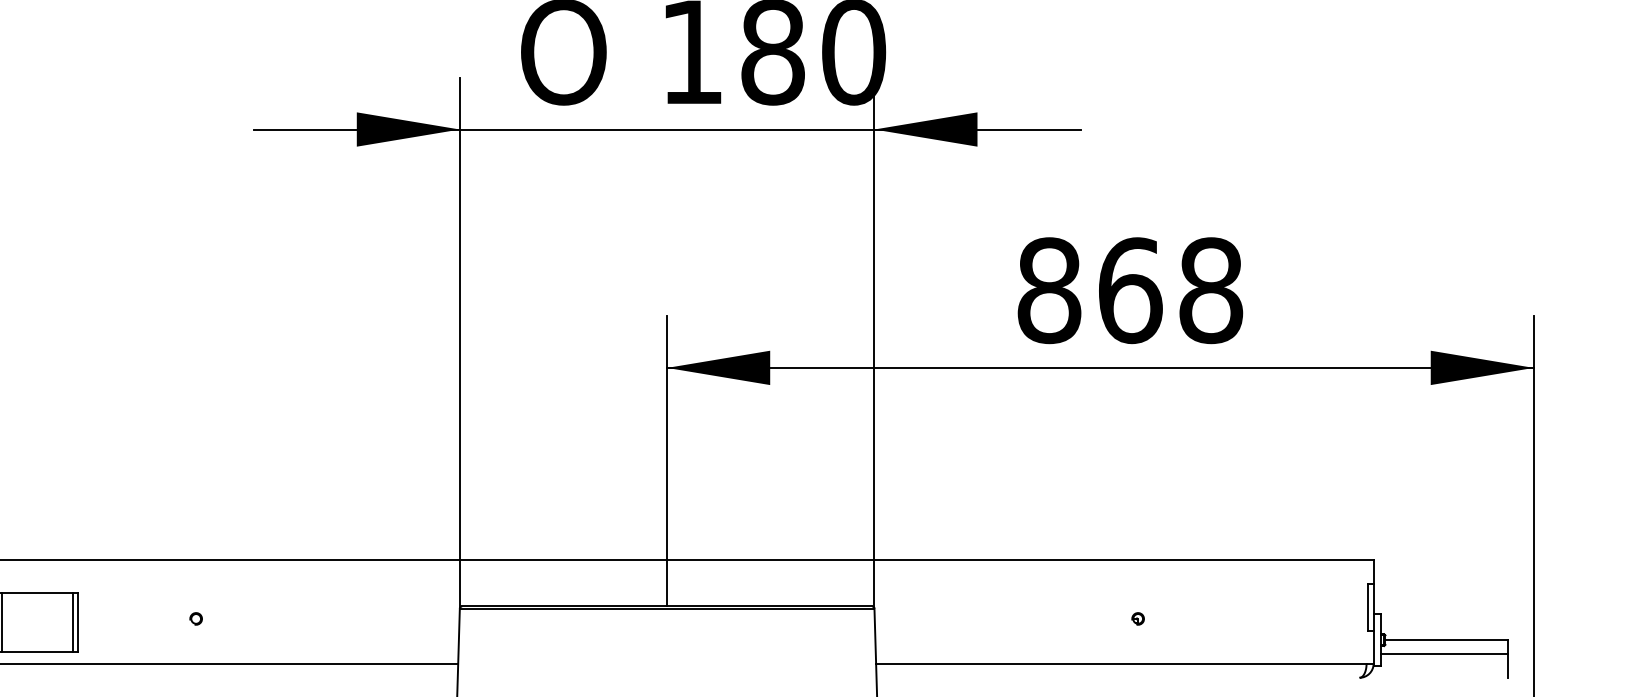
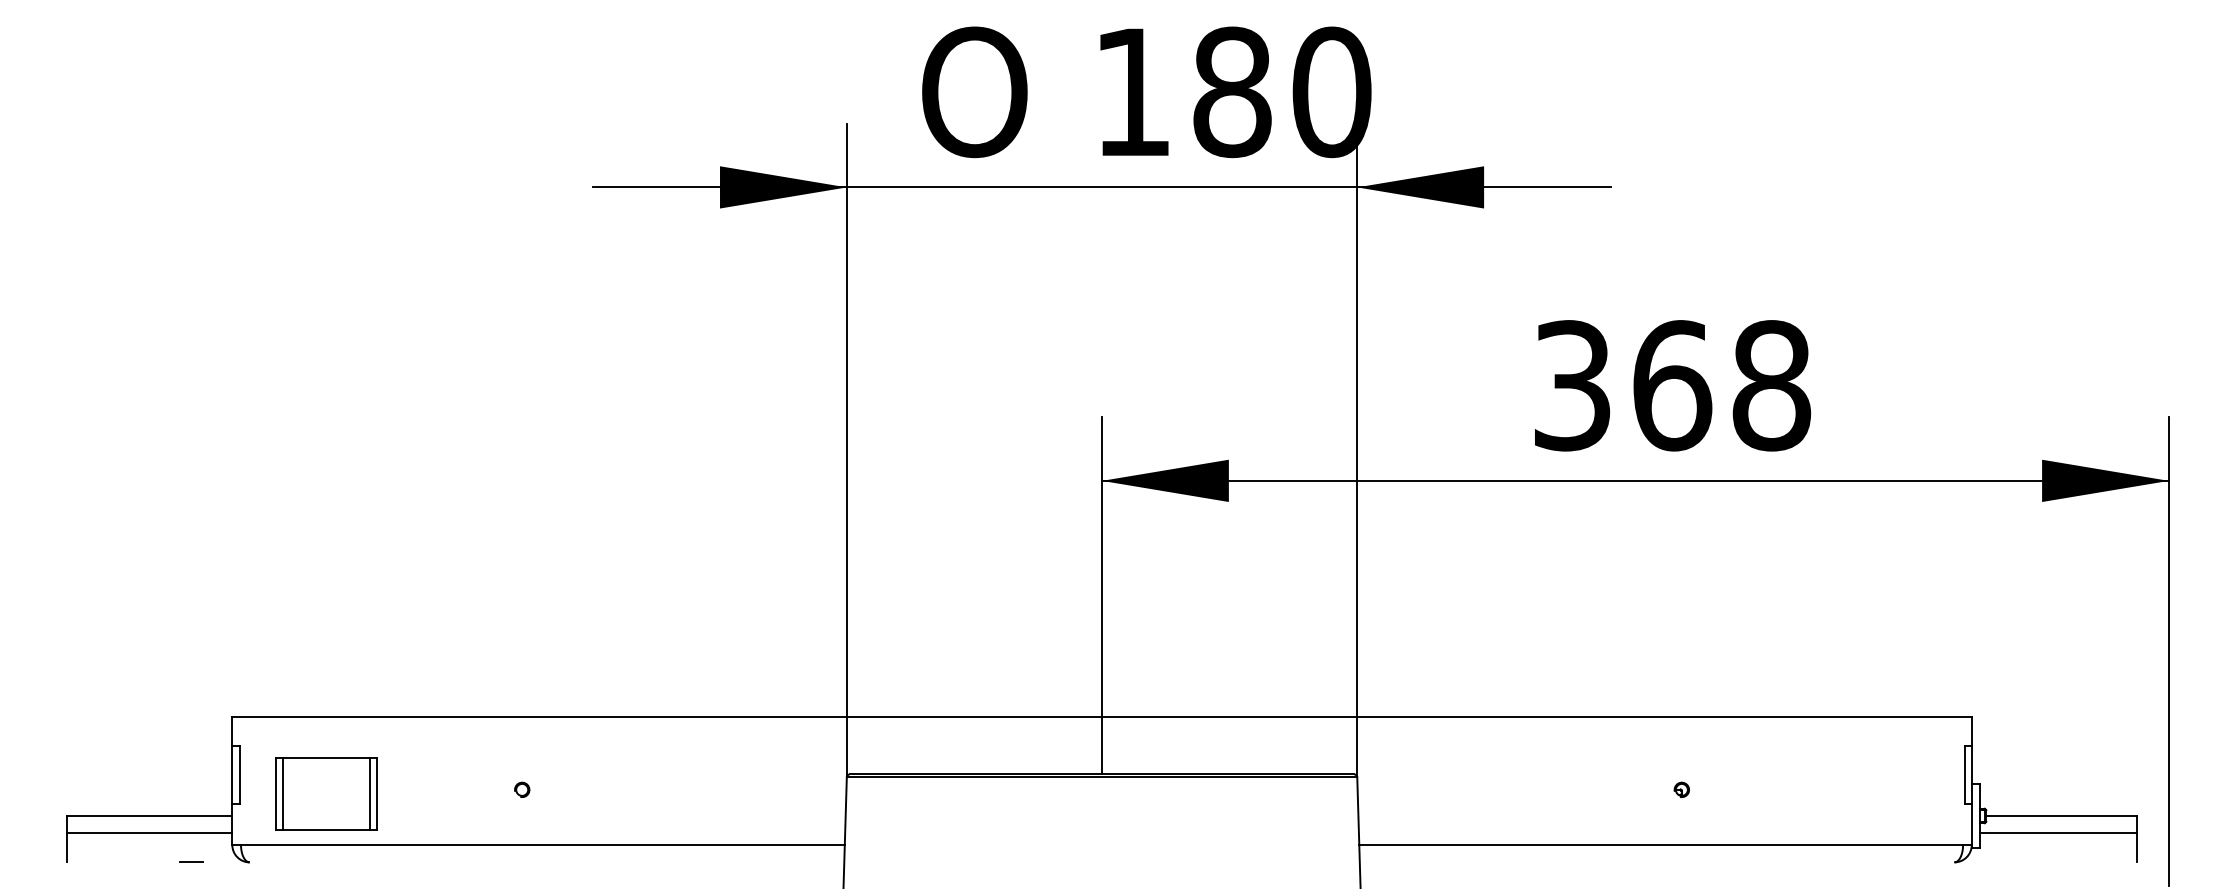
text: (1049, 290) -> (1572, 385), 868 -> 368

